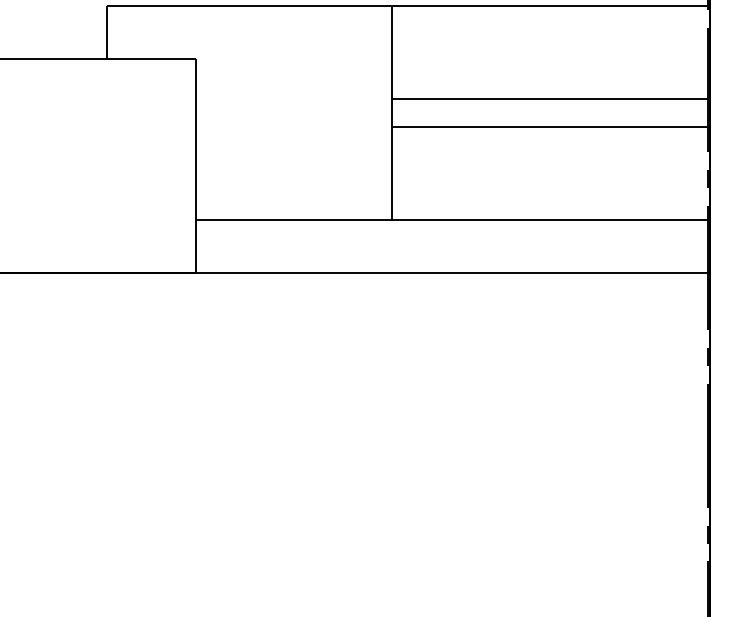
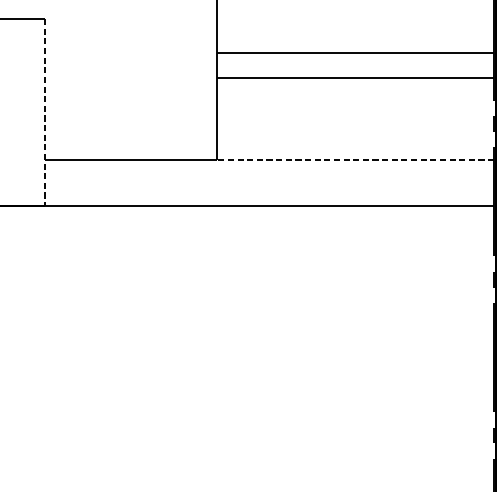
line: (195, 166) -> (44, 112), solid -> dashed
line: (549, 219) -> (355, 159), solid -> dashed

